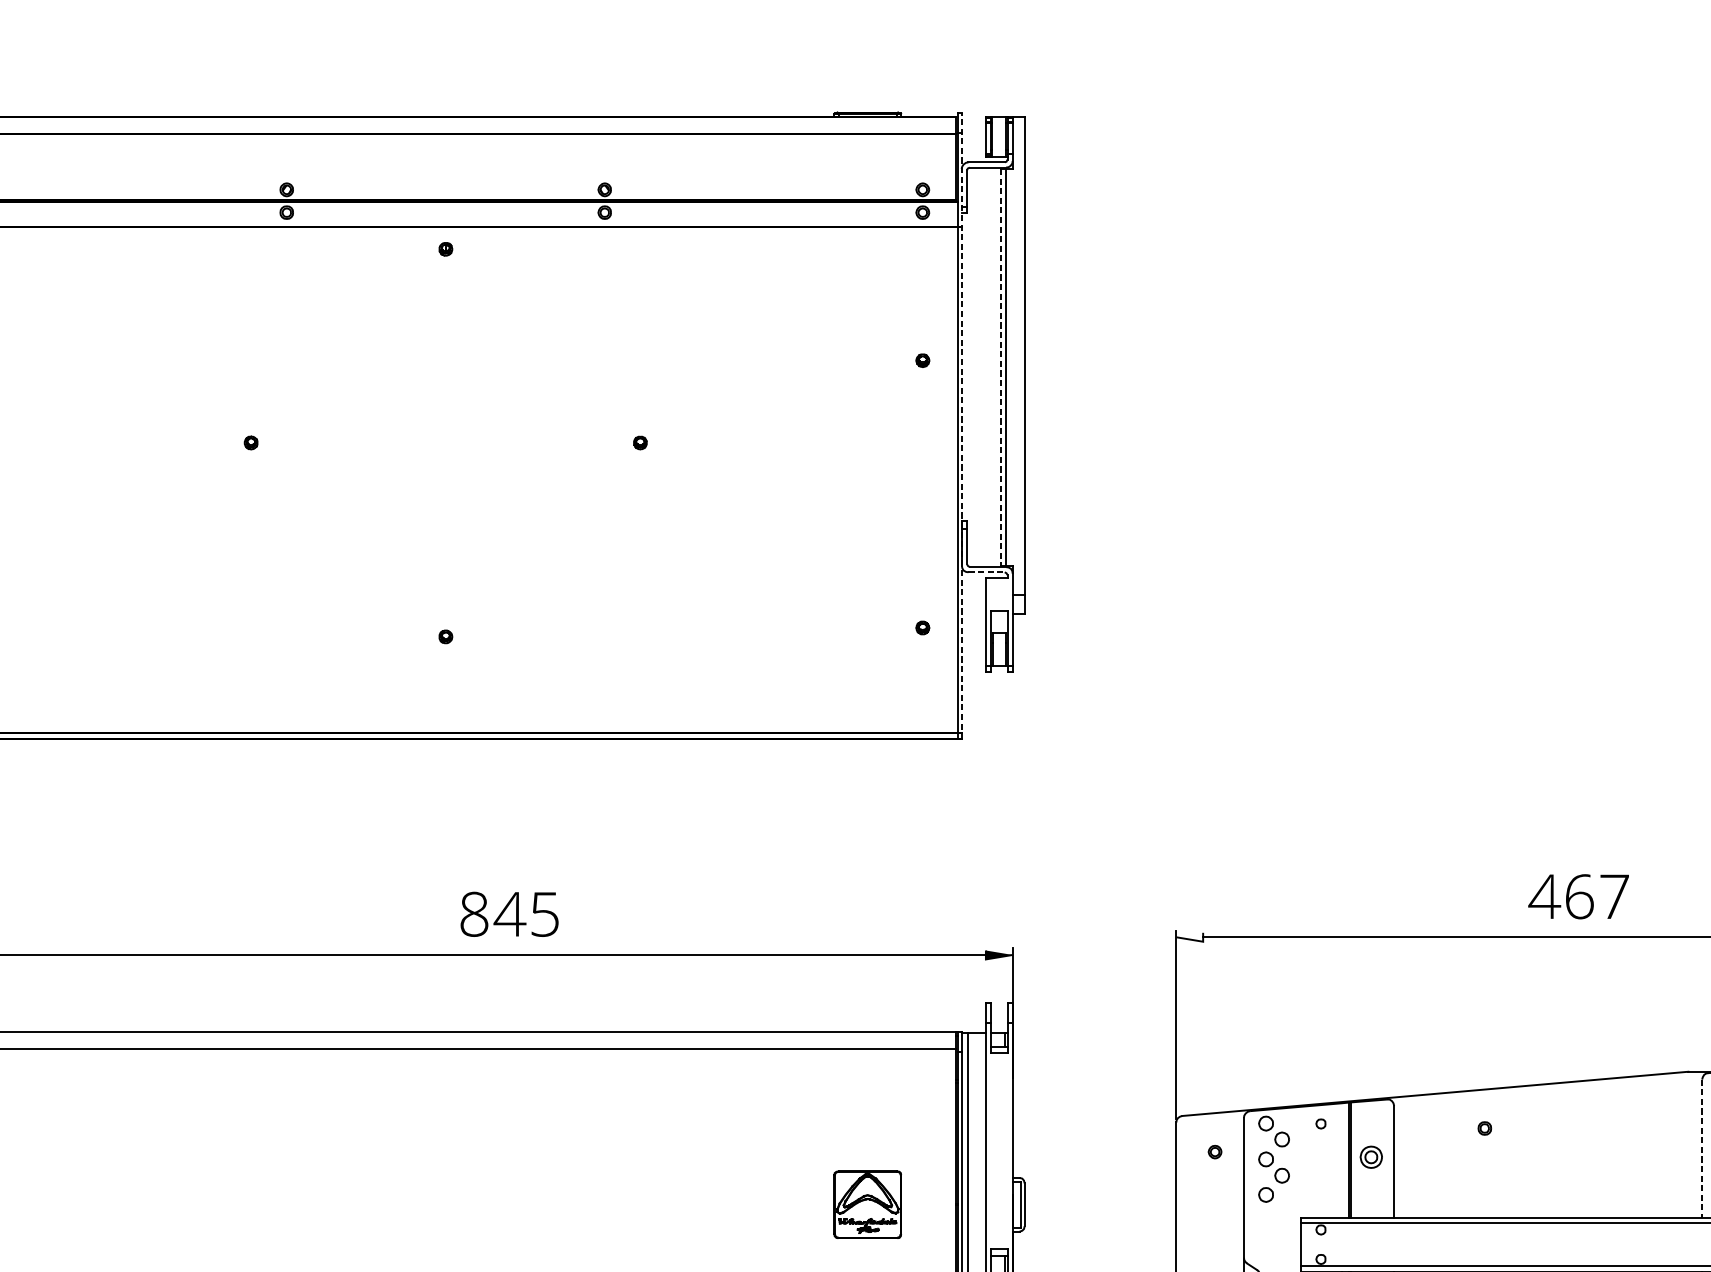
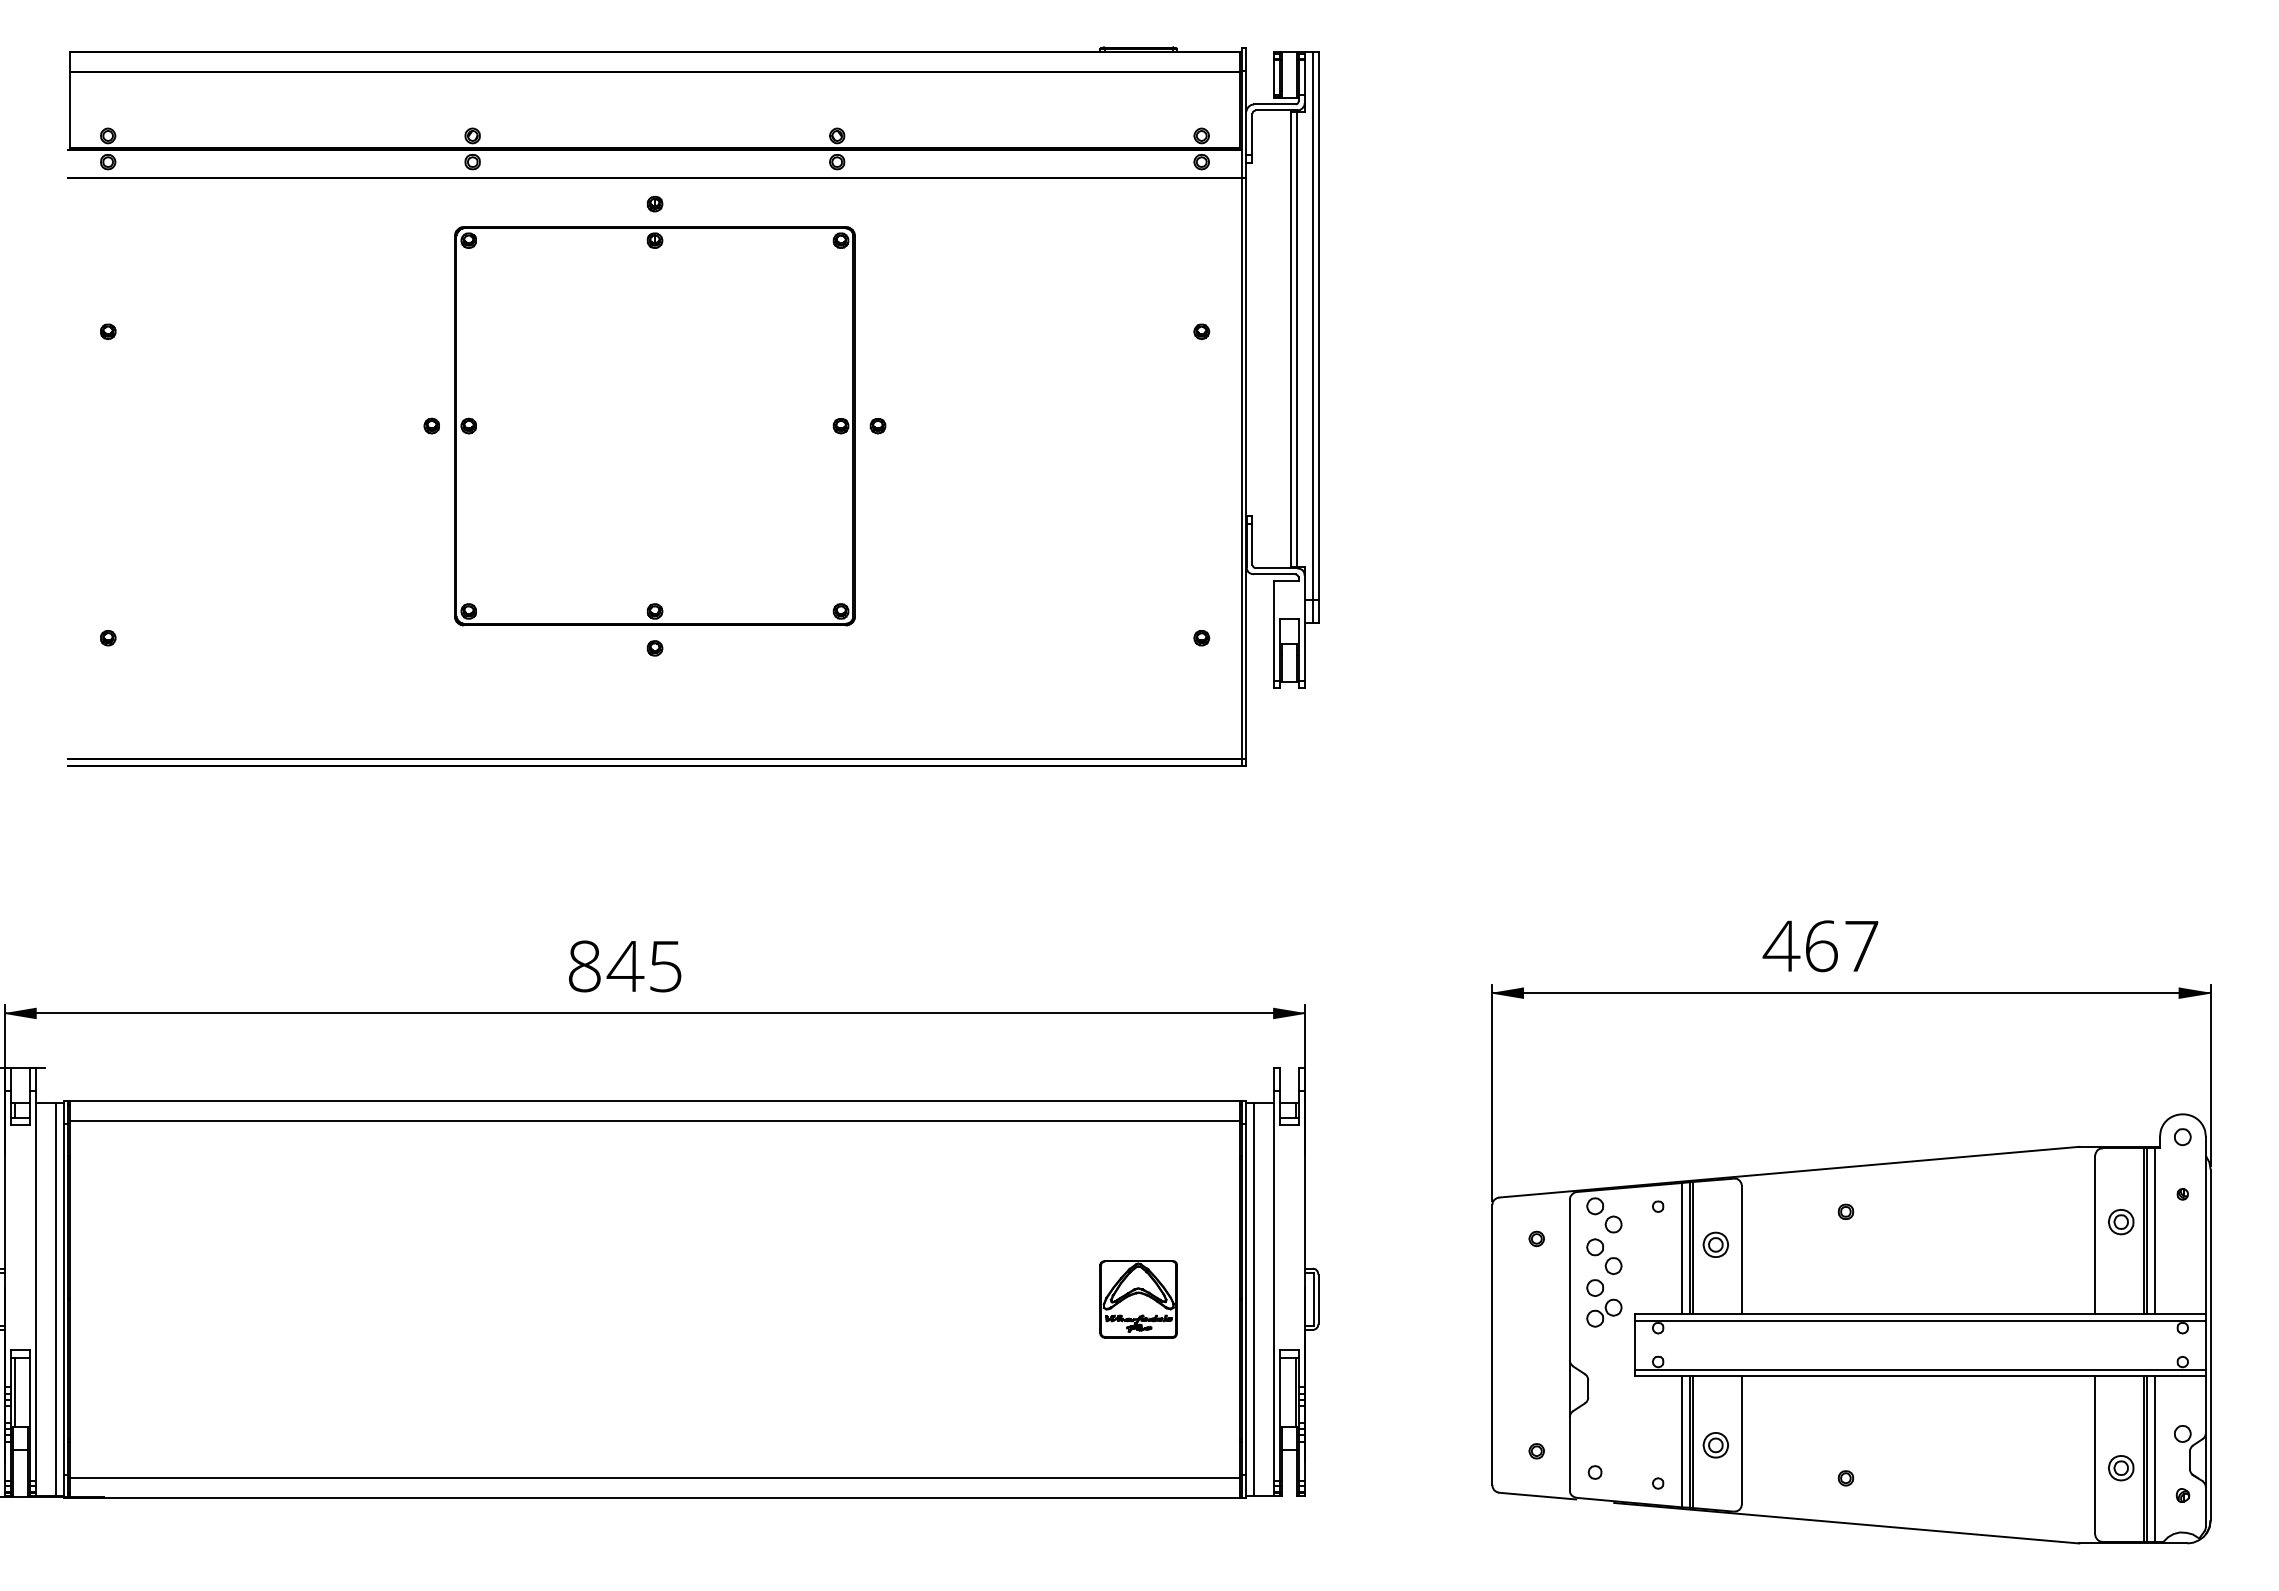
line: (1019, 365) -> (1312, 337), added
line: (1001, 367) -> (1291, 339), dashed -> solid
line: (961, 425) -> (1246, 406), dashed -> solid
part: (445, 443) -> (654, 426), added
line: (986, 572) -> (1274, 574), dashed -> solid
text: (1578, 896) -> (1820, 946), moved
text: (509, 914) -> (625, 966), moved
fill: (1189, 937) -> (1507, 992), added
line: (1702, 1149) -> (2095, 1235), dashed -> solid
line: (1341, 1160) -> (1681, 1248), added
part: (1274, 1216) -> (1604, 1312), added

